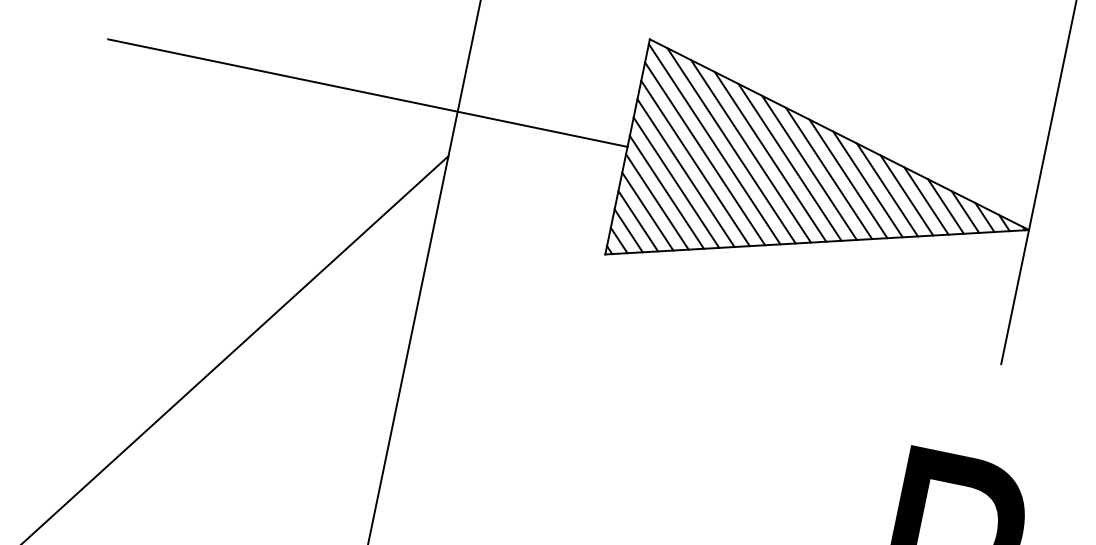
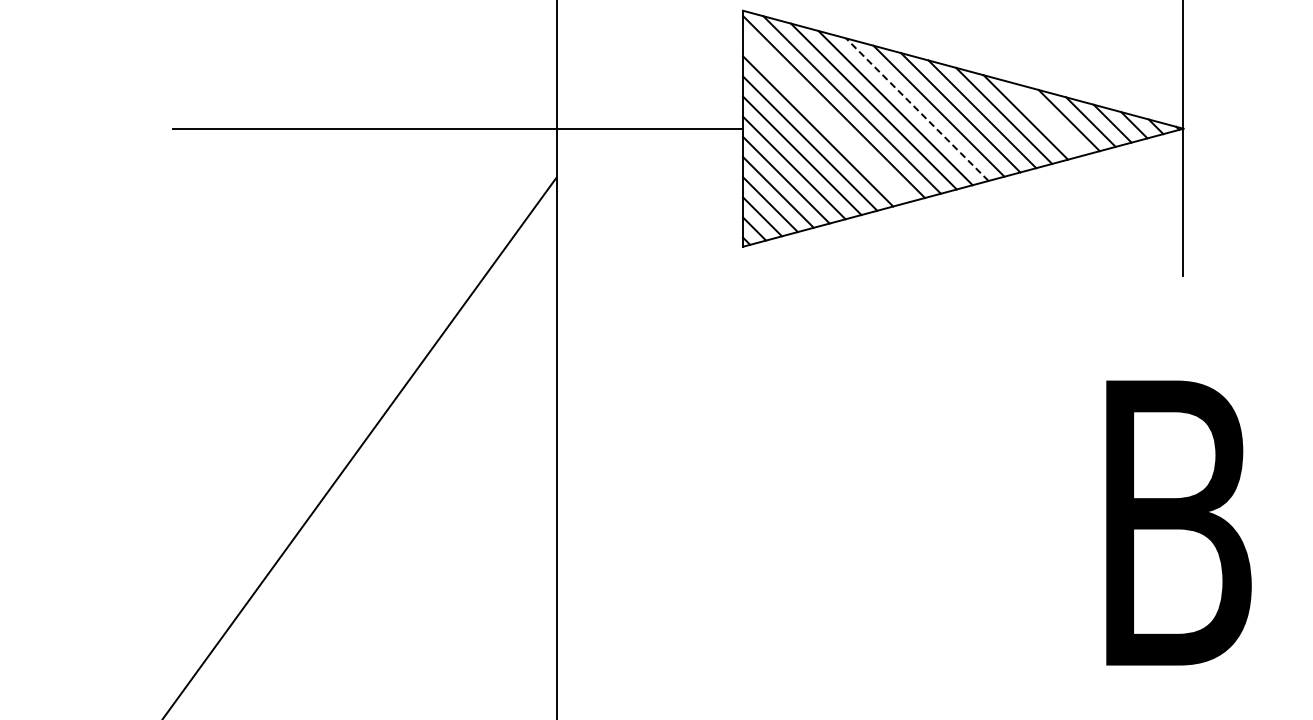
line: (705, 154) -> (826, 119), removed
line: (790, 162) -> (917, 109), solid -> dashed
line: (907, 195) -> (1047, 118), removed

